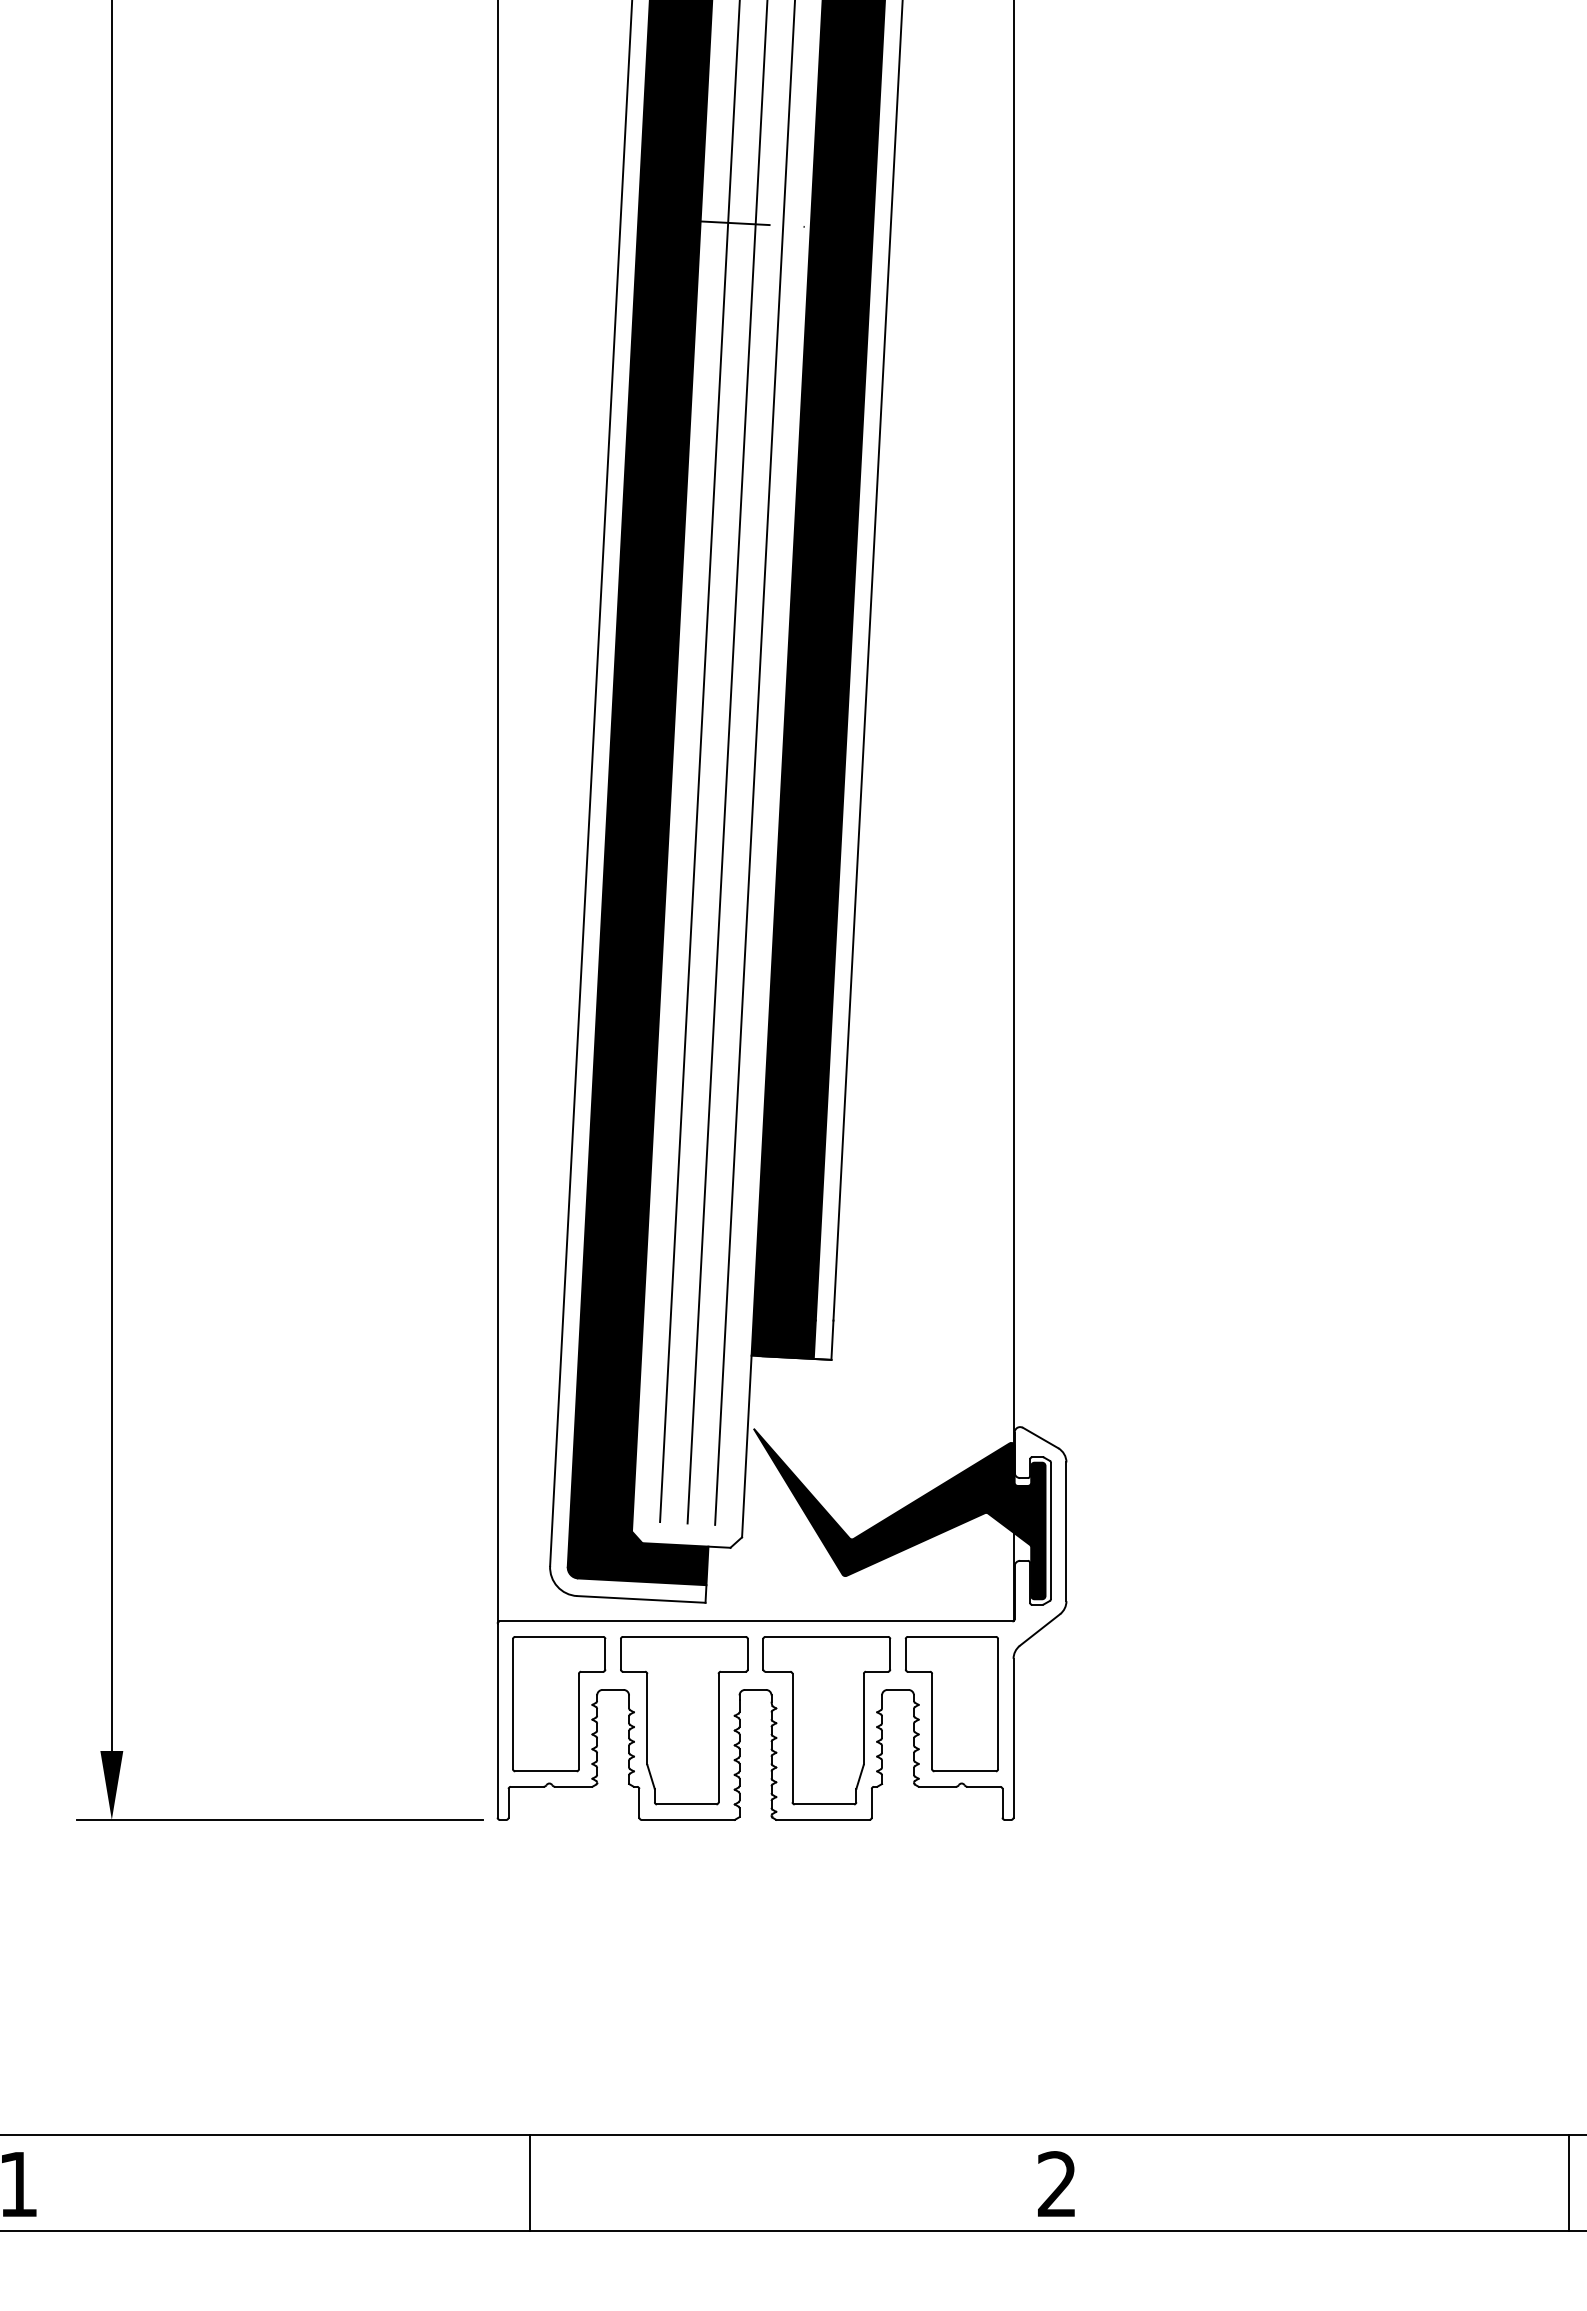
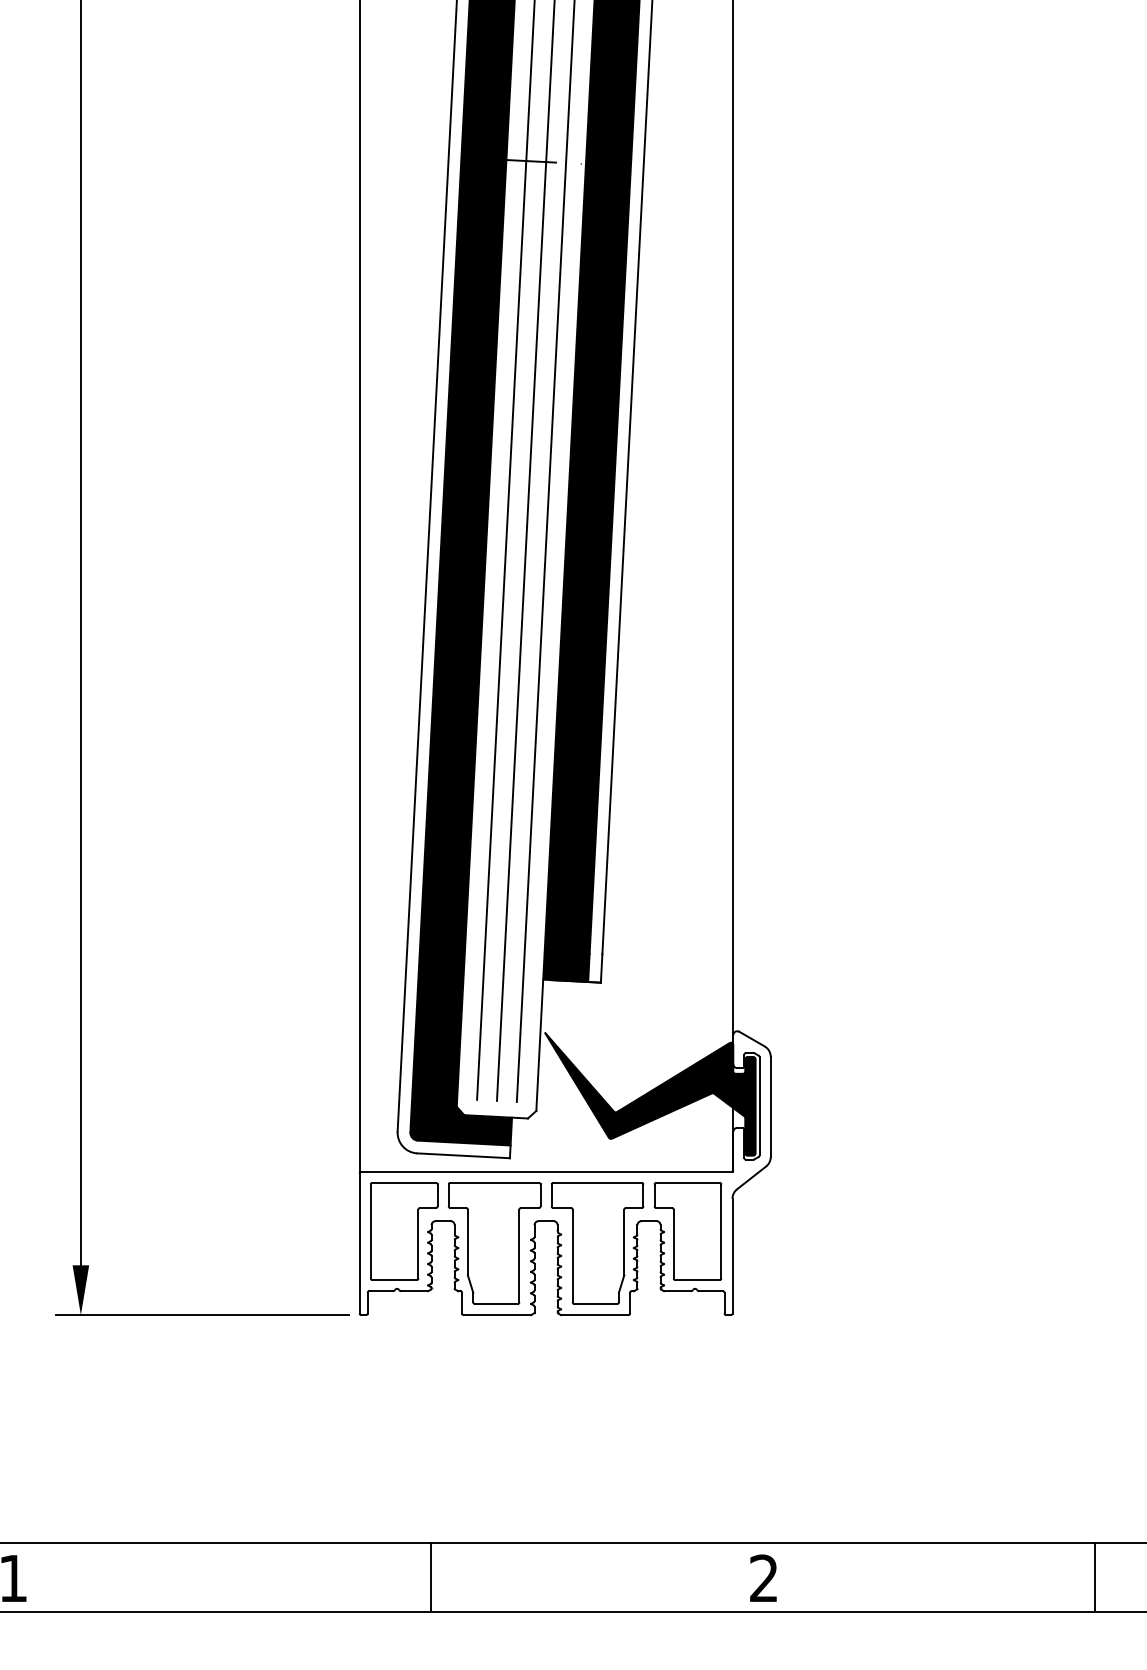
line: (529, 2182) -> (430, 1577), moved
line: (1568, 2182) -> (1094, 1577), moved

